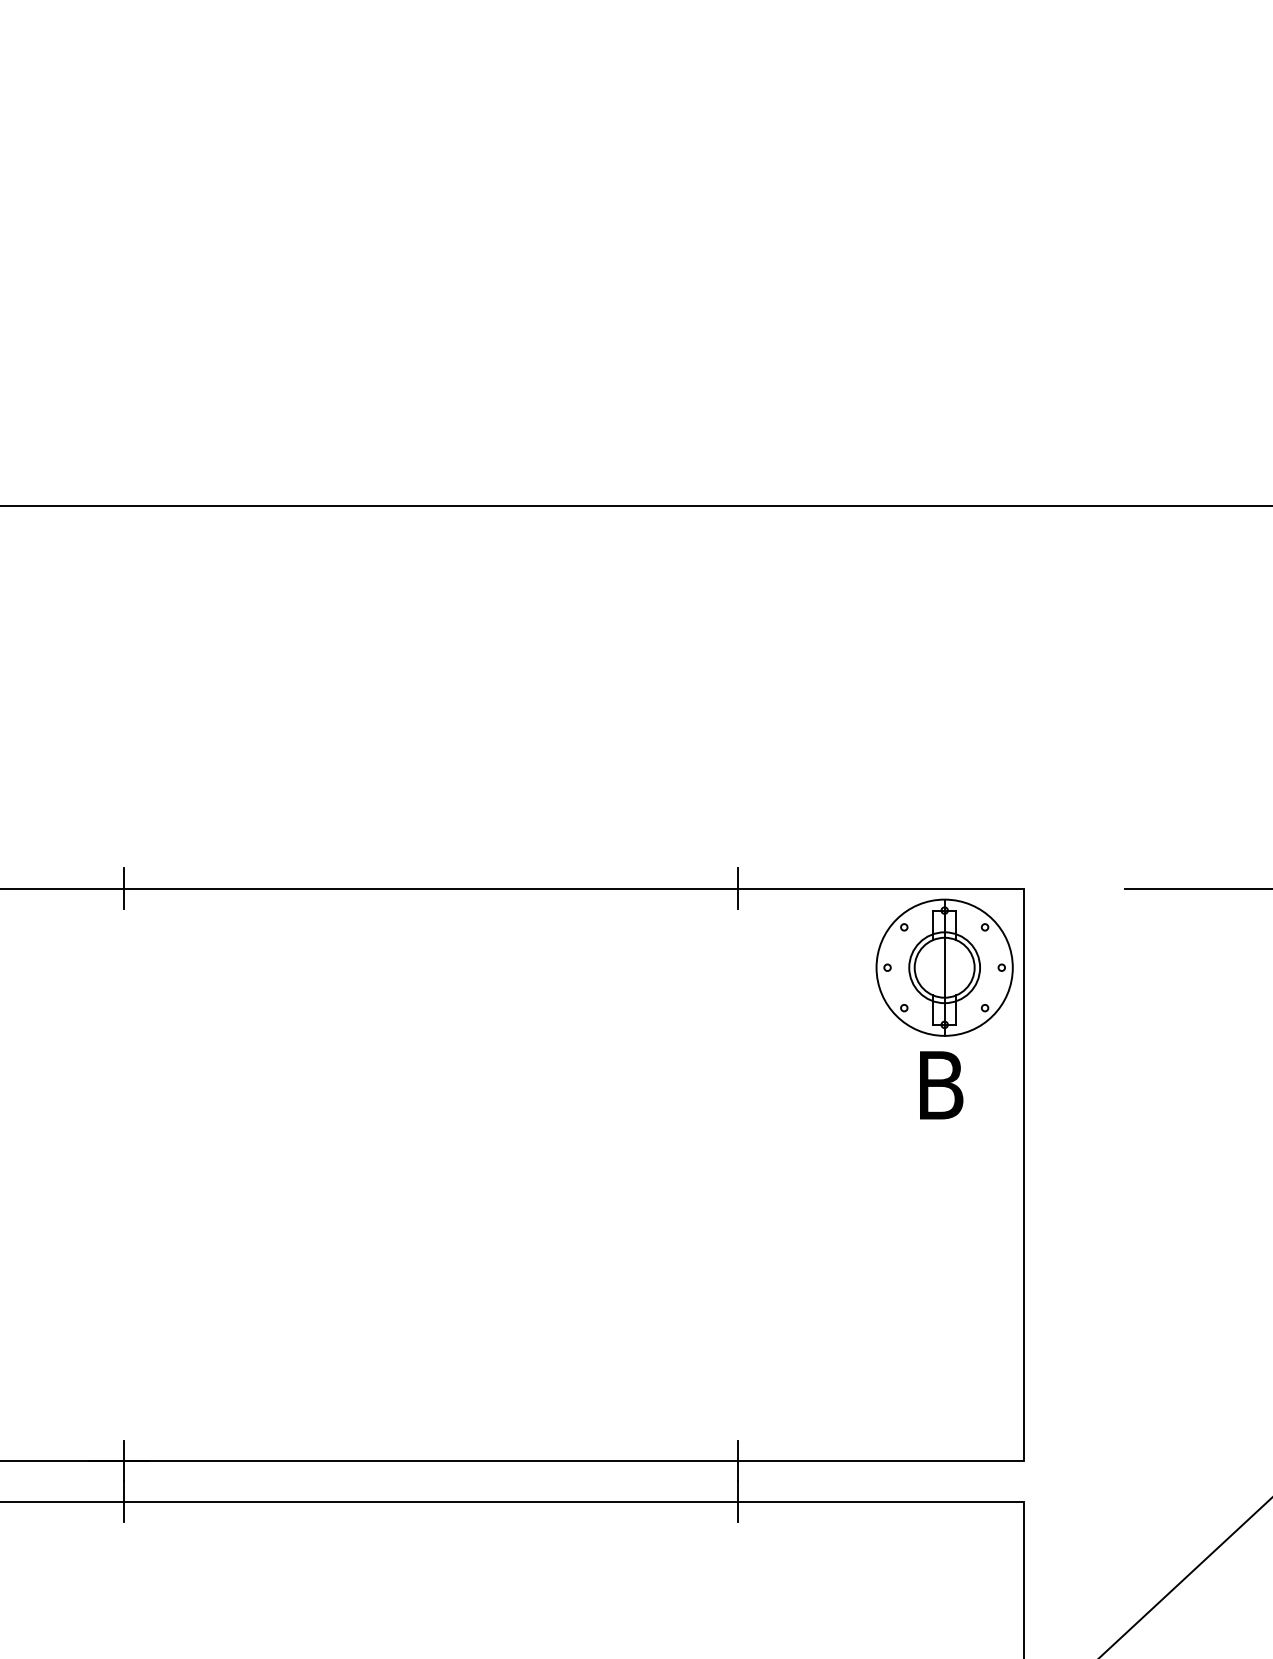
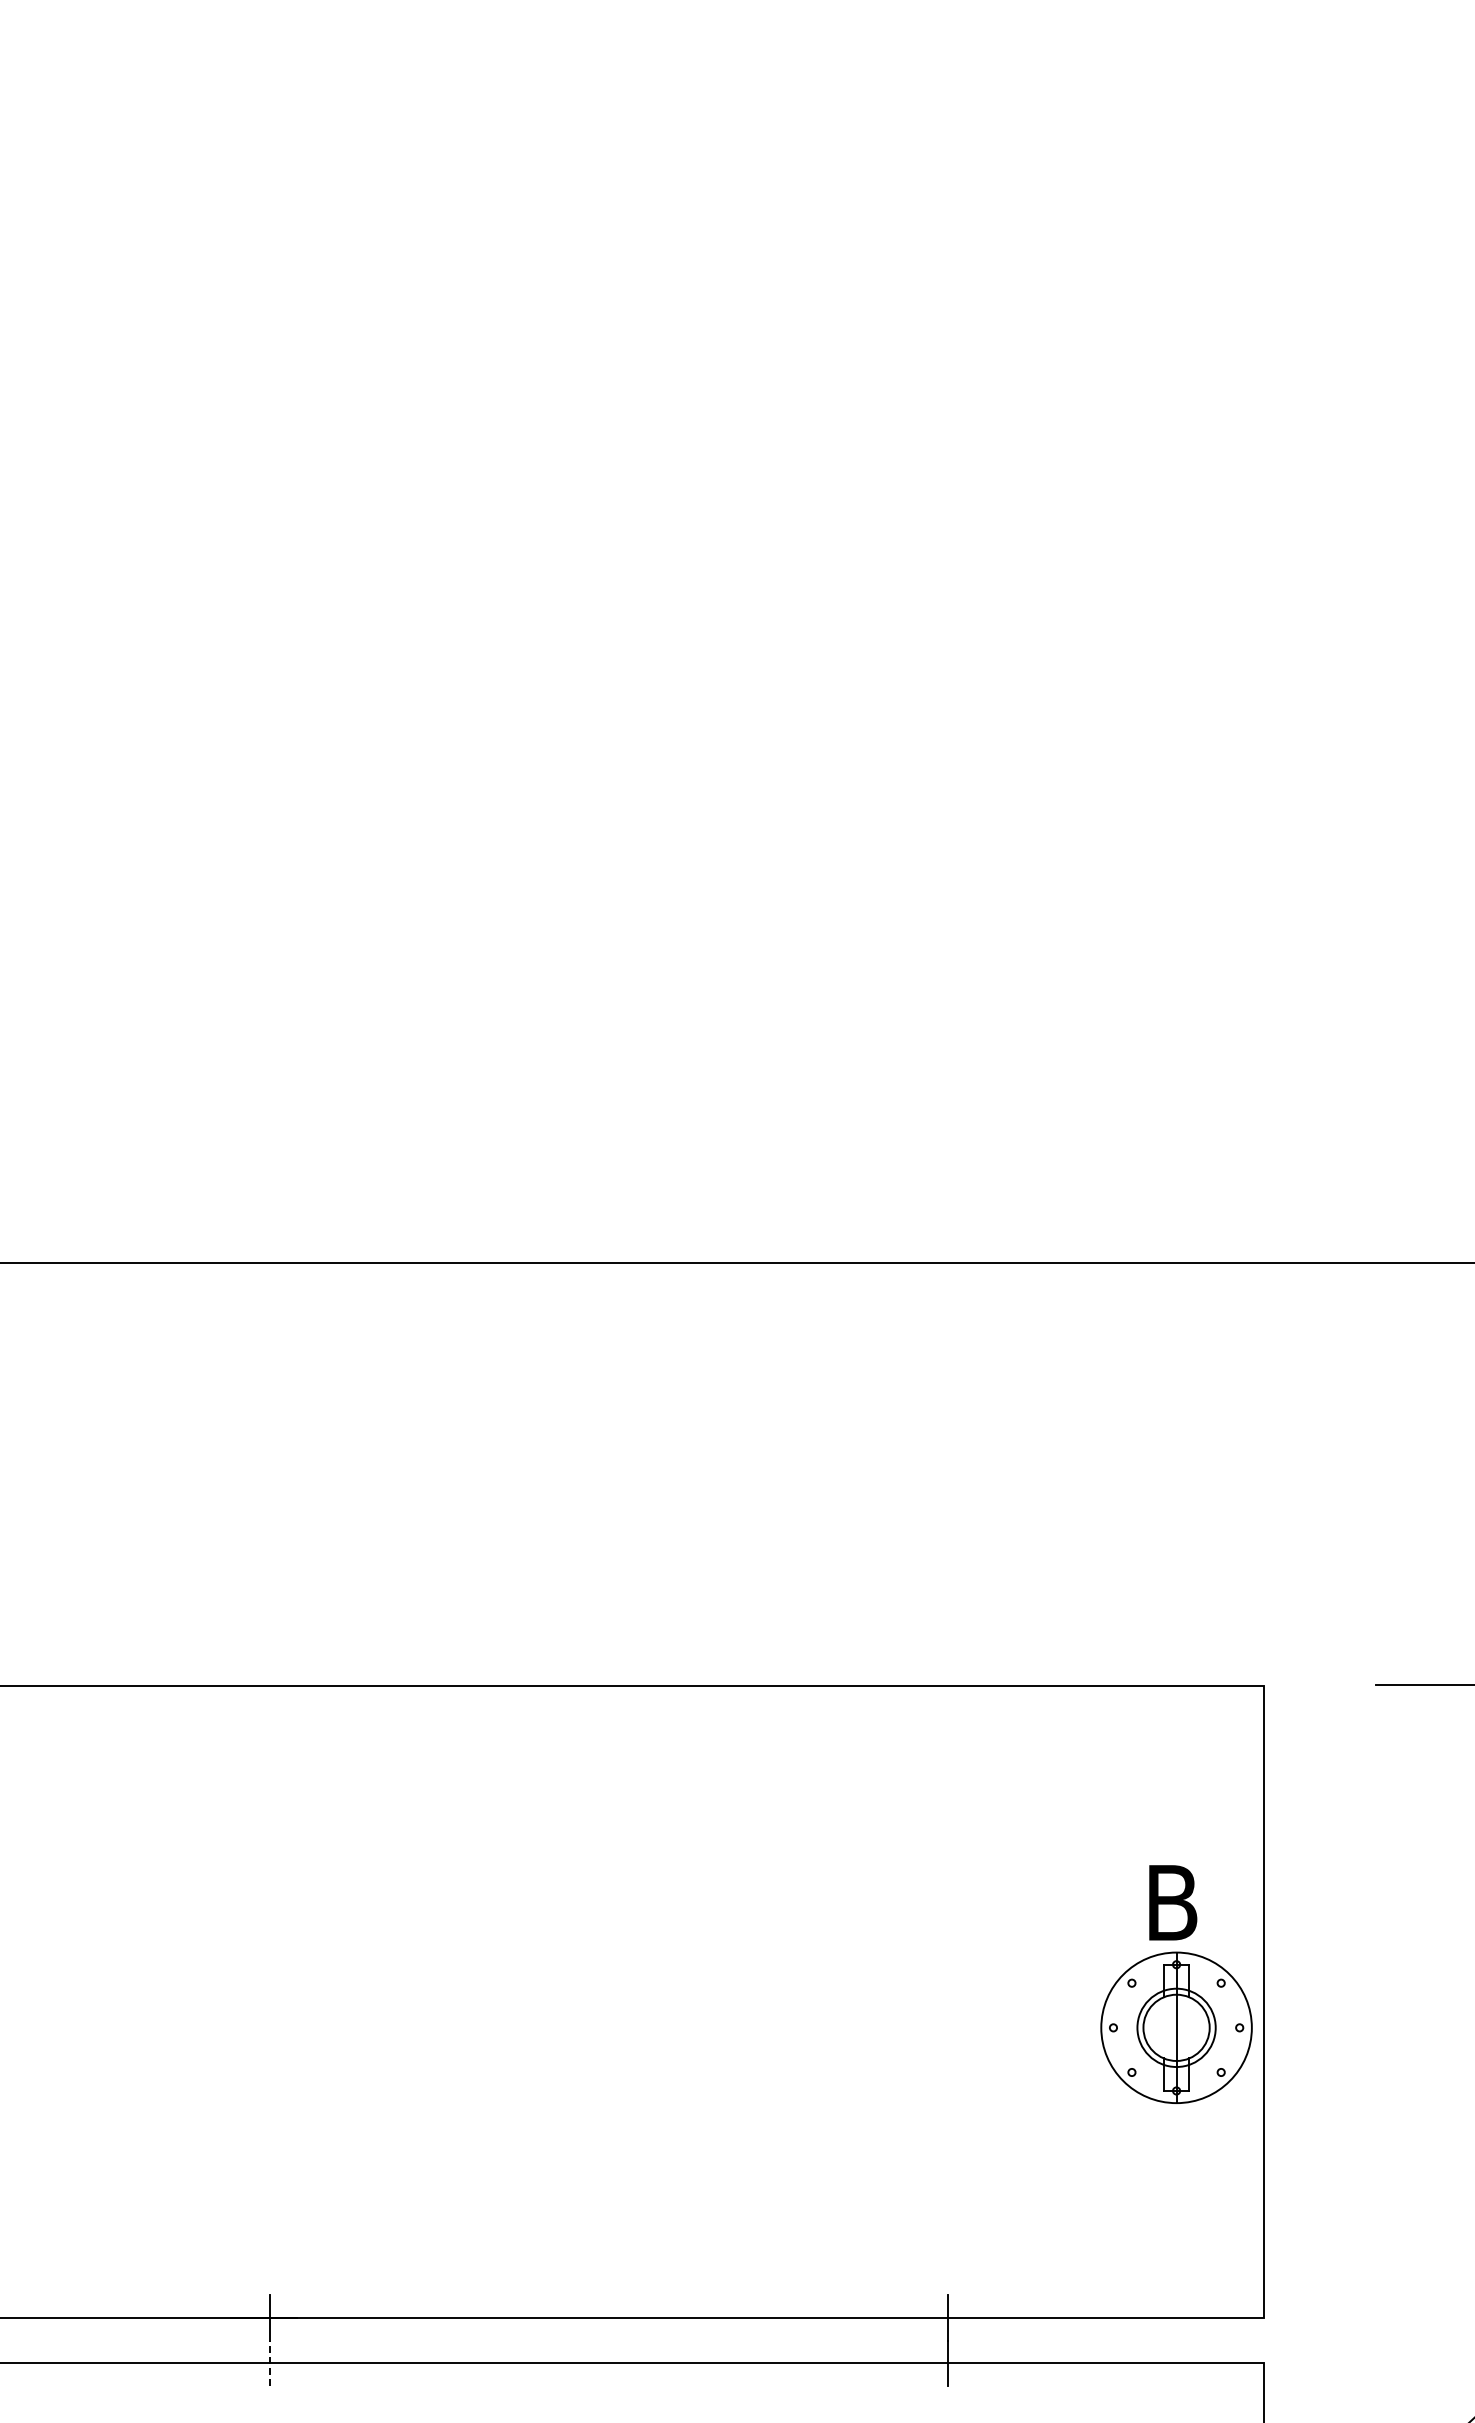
line: (124, 888) -> (270, 1685), removed
line: (737, 888) -> (947, 1685), removed
part: (944, 967) -> (1176, 2027), moved
line: (124, 1502) -> (270, 2363), solid -> dashed

